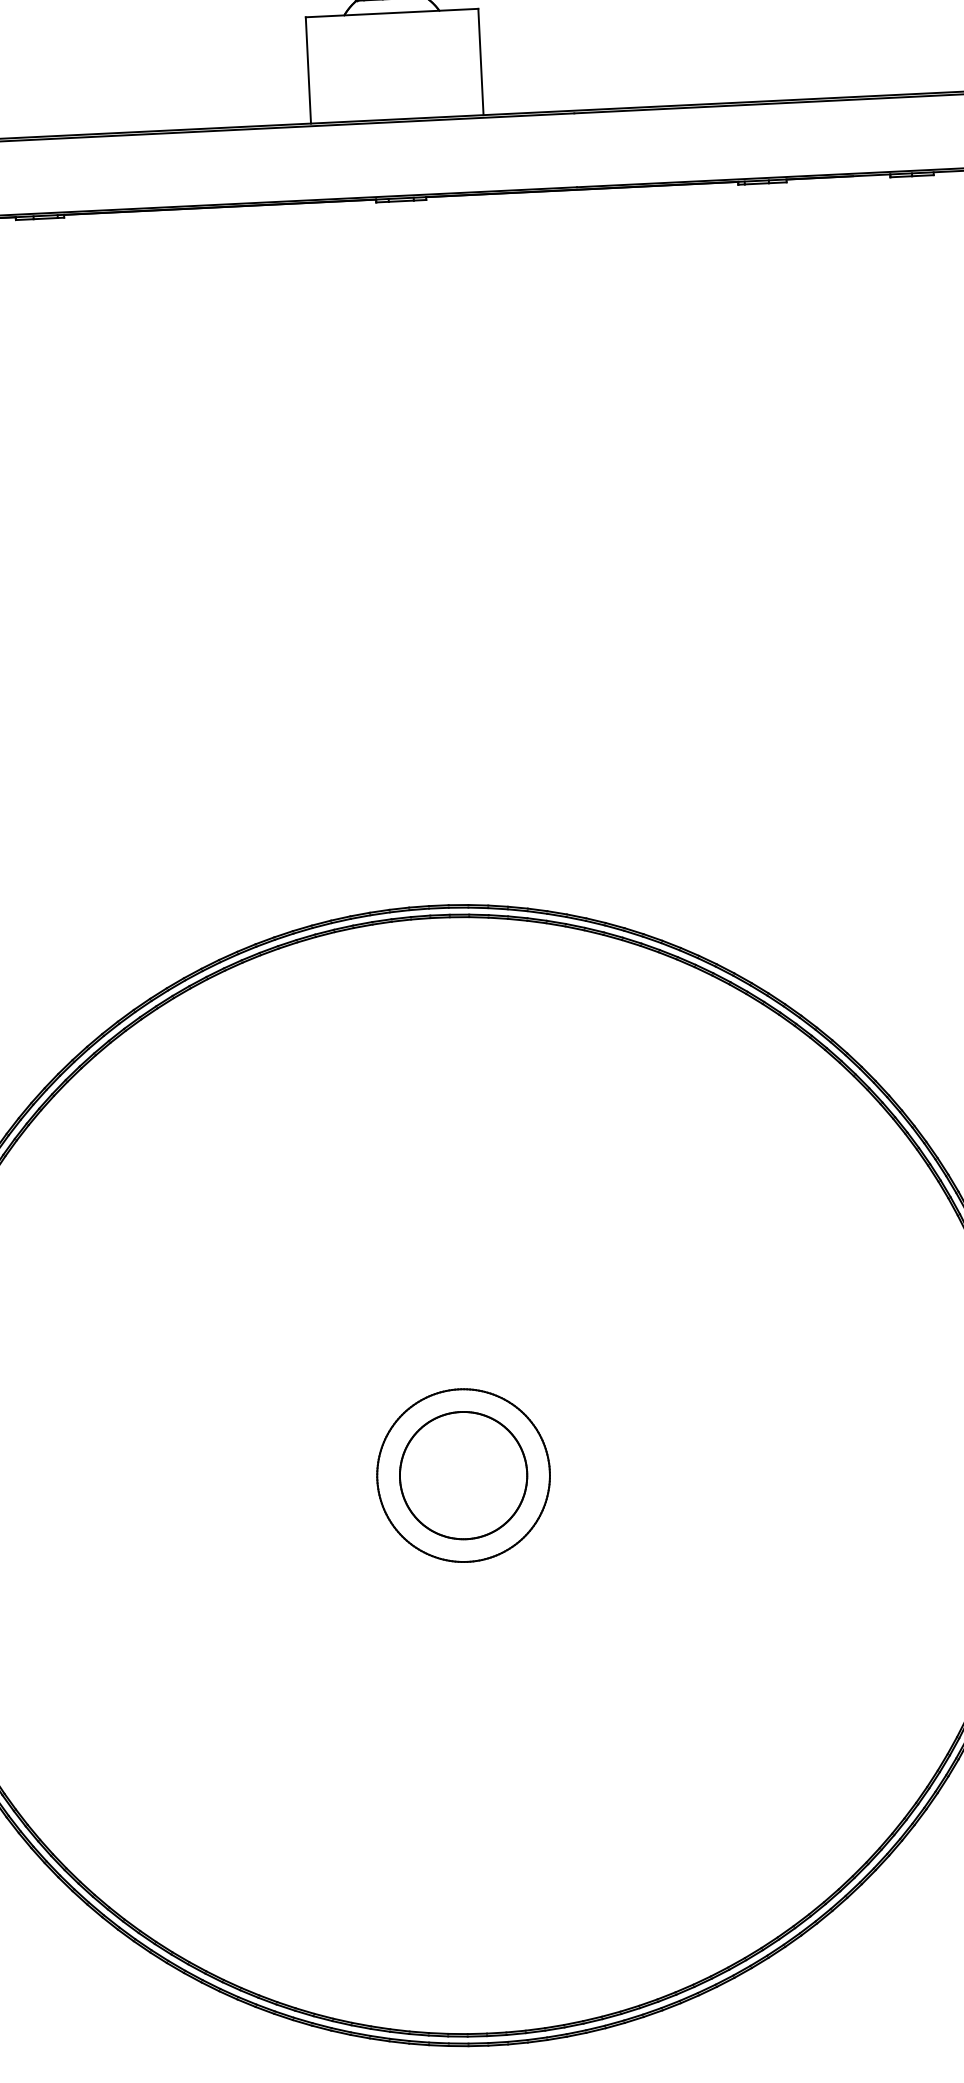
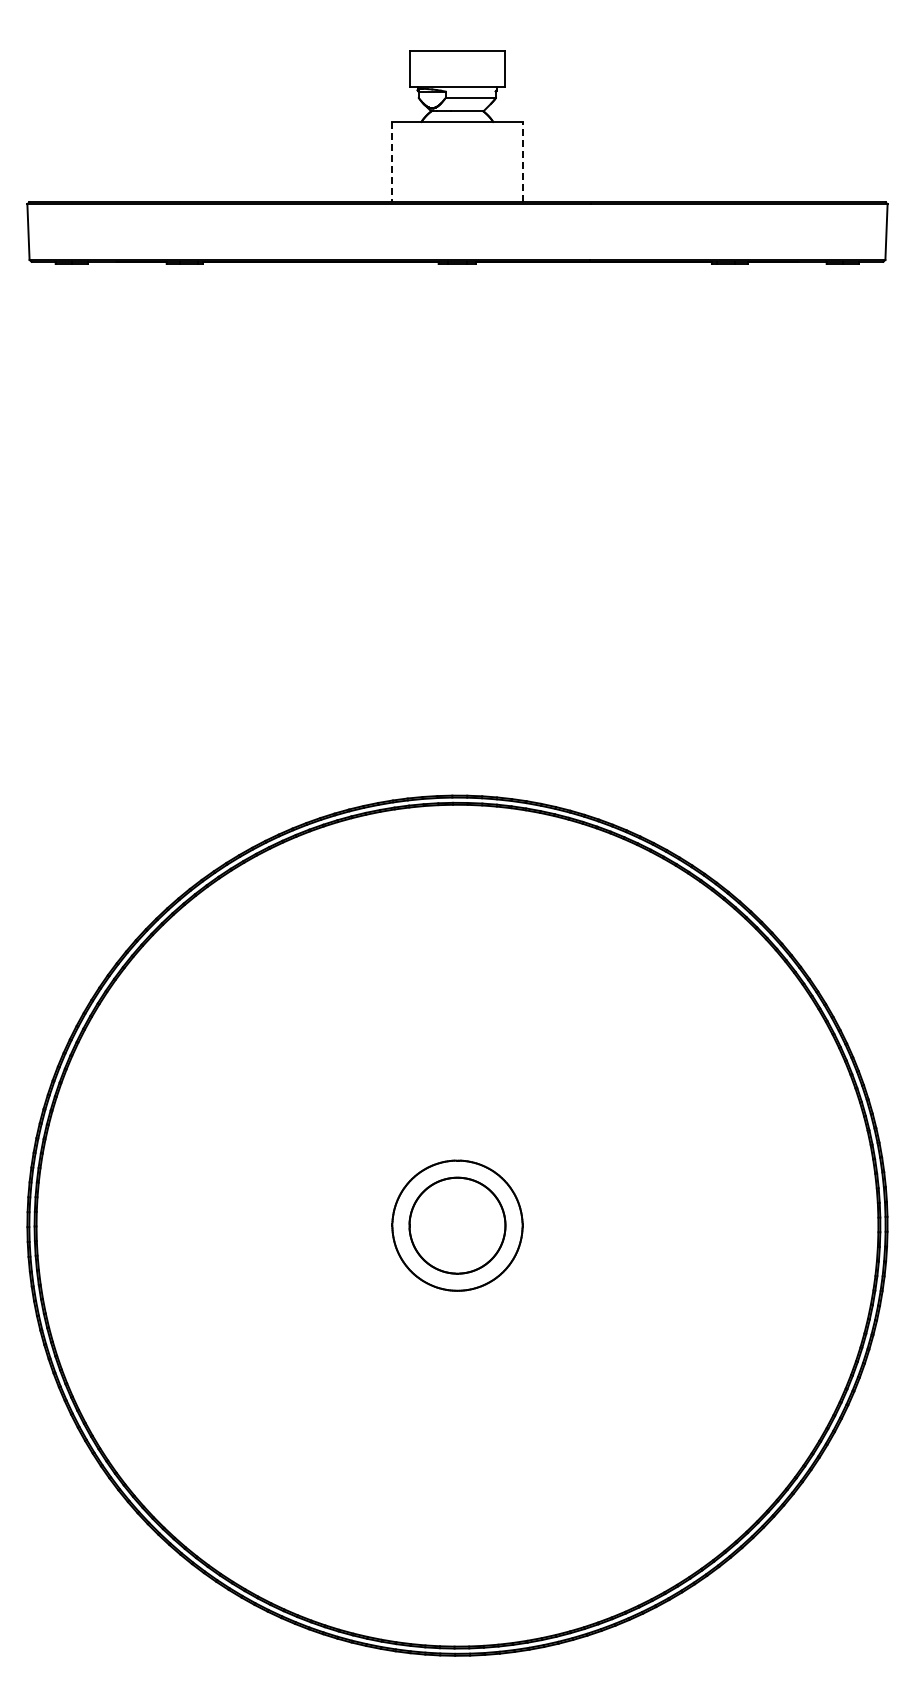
line: (480, 61) -> (522, 161), solid -> dashed
line: (308, 70) -> (392, 162), solid -> dashed

